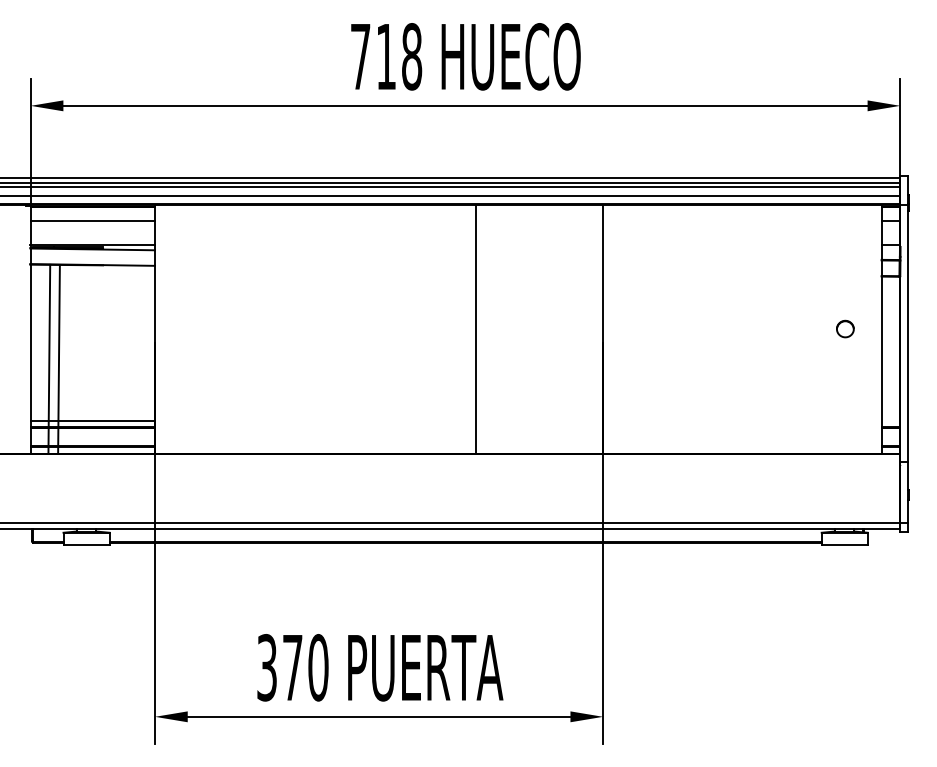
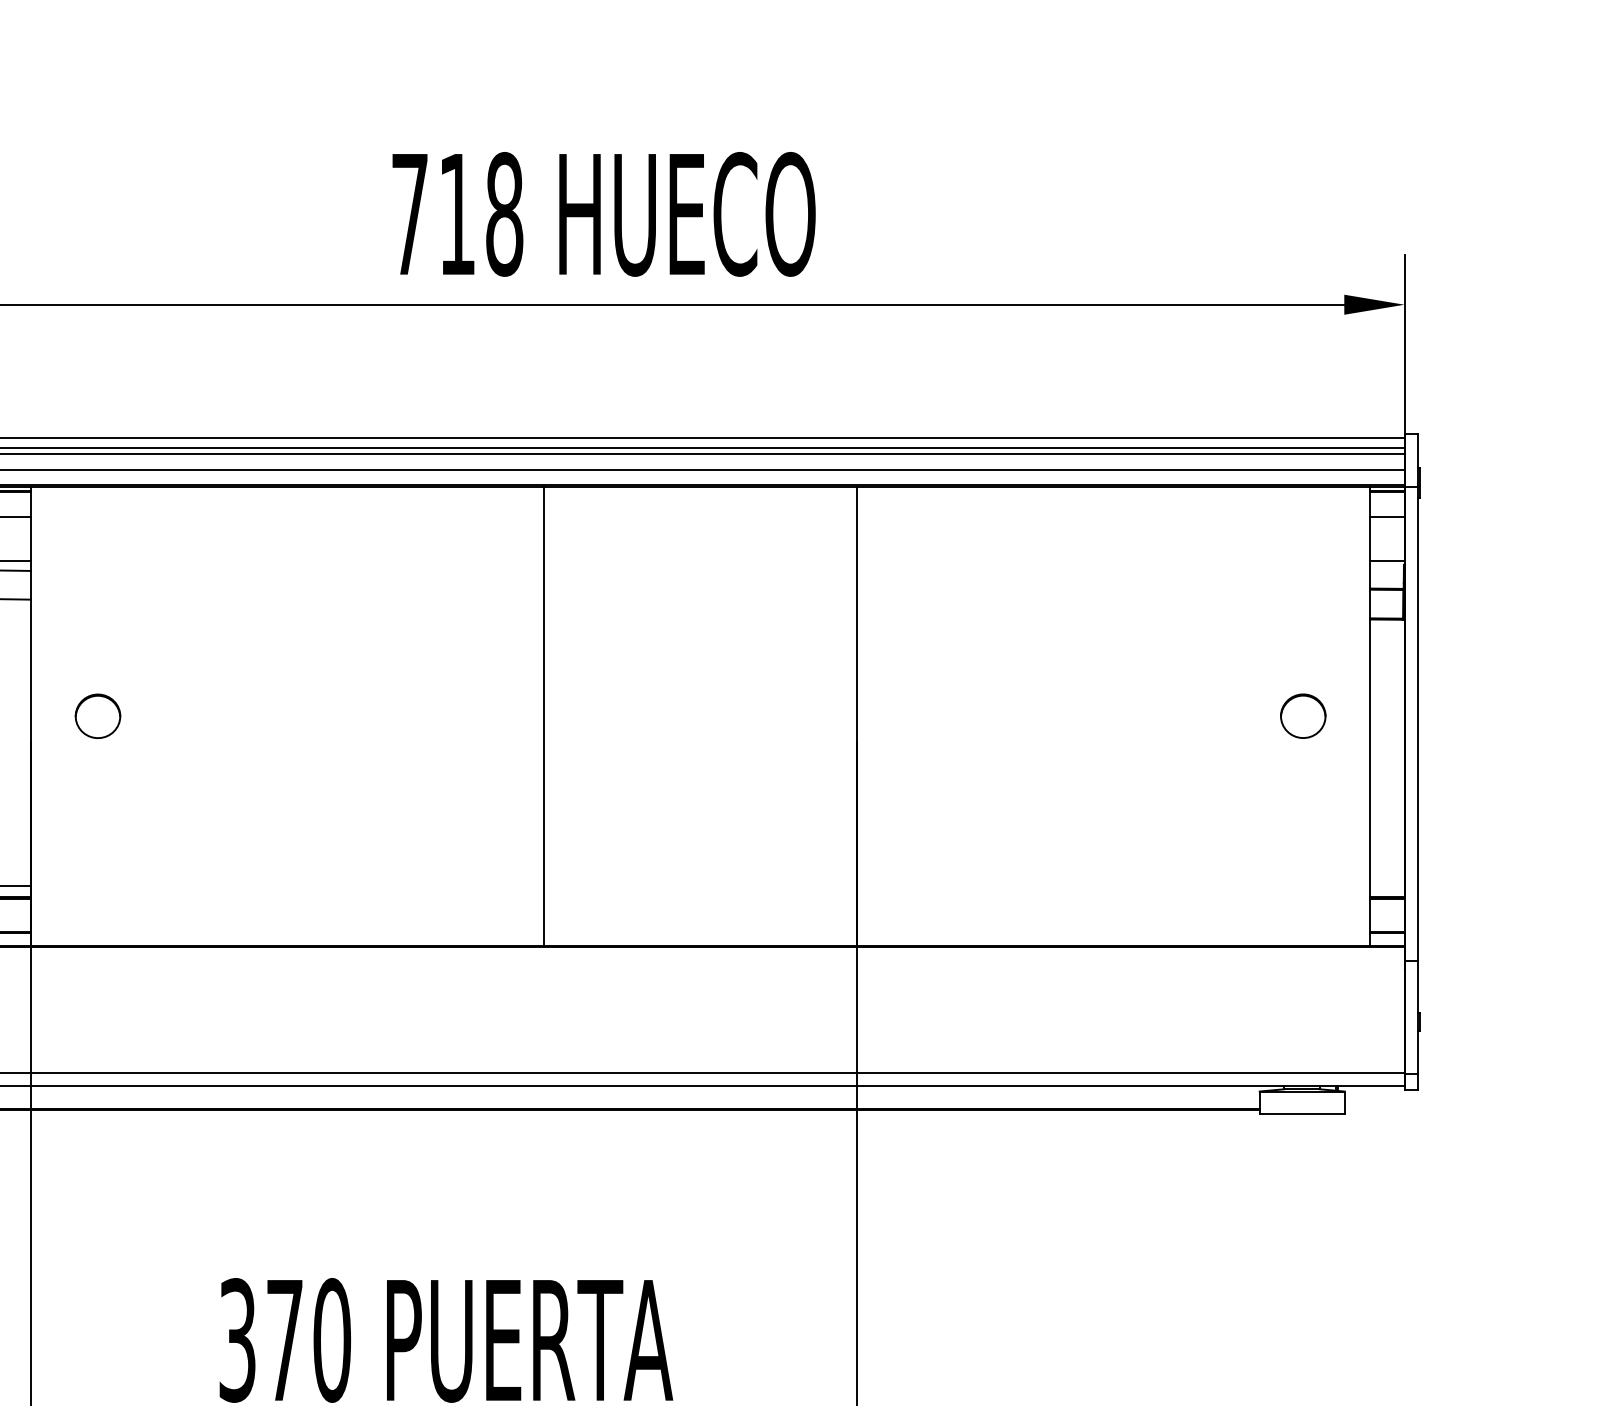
part: (191, 328) -> (98, 715), added
line: (475, 328) -> (544, 715), moved
part: (845, 328) -> (1303, 715), size x1.43

